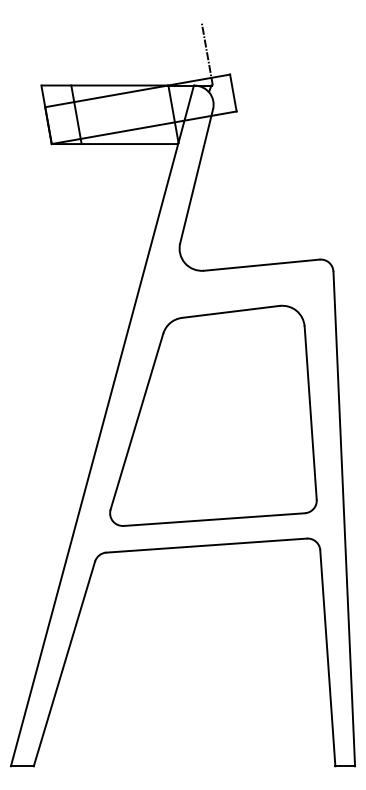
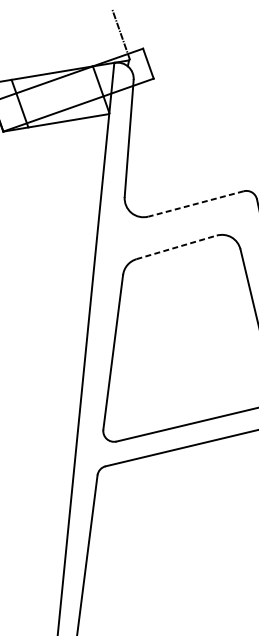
line: (261, 265) -> (195, 204), solid -> dashed
line: (231, 311) -> (177, 246), solid -> dashed

